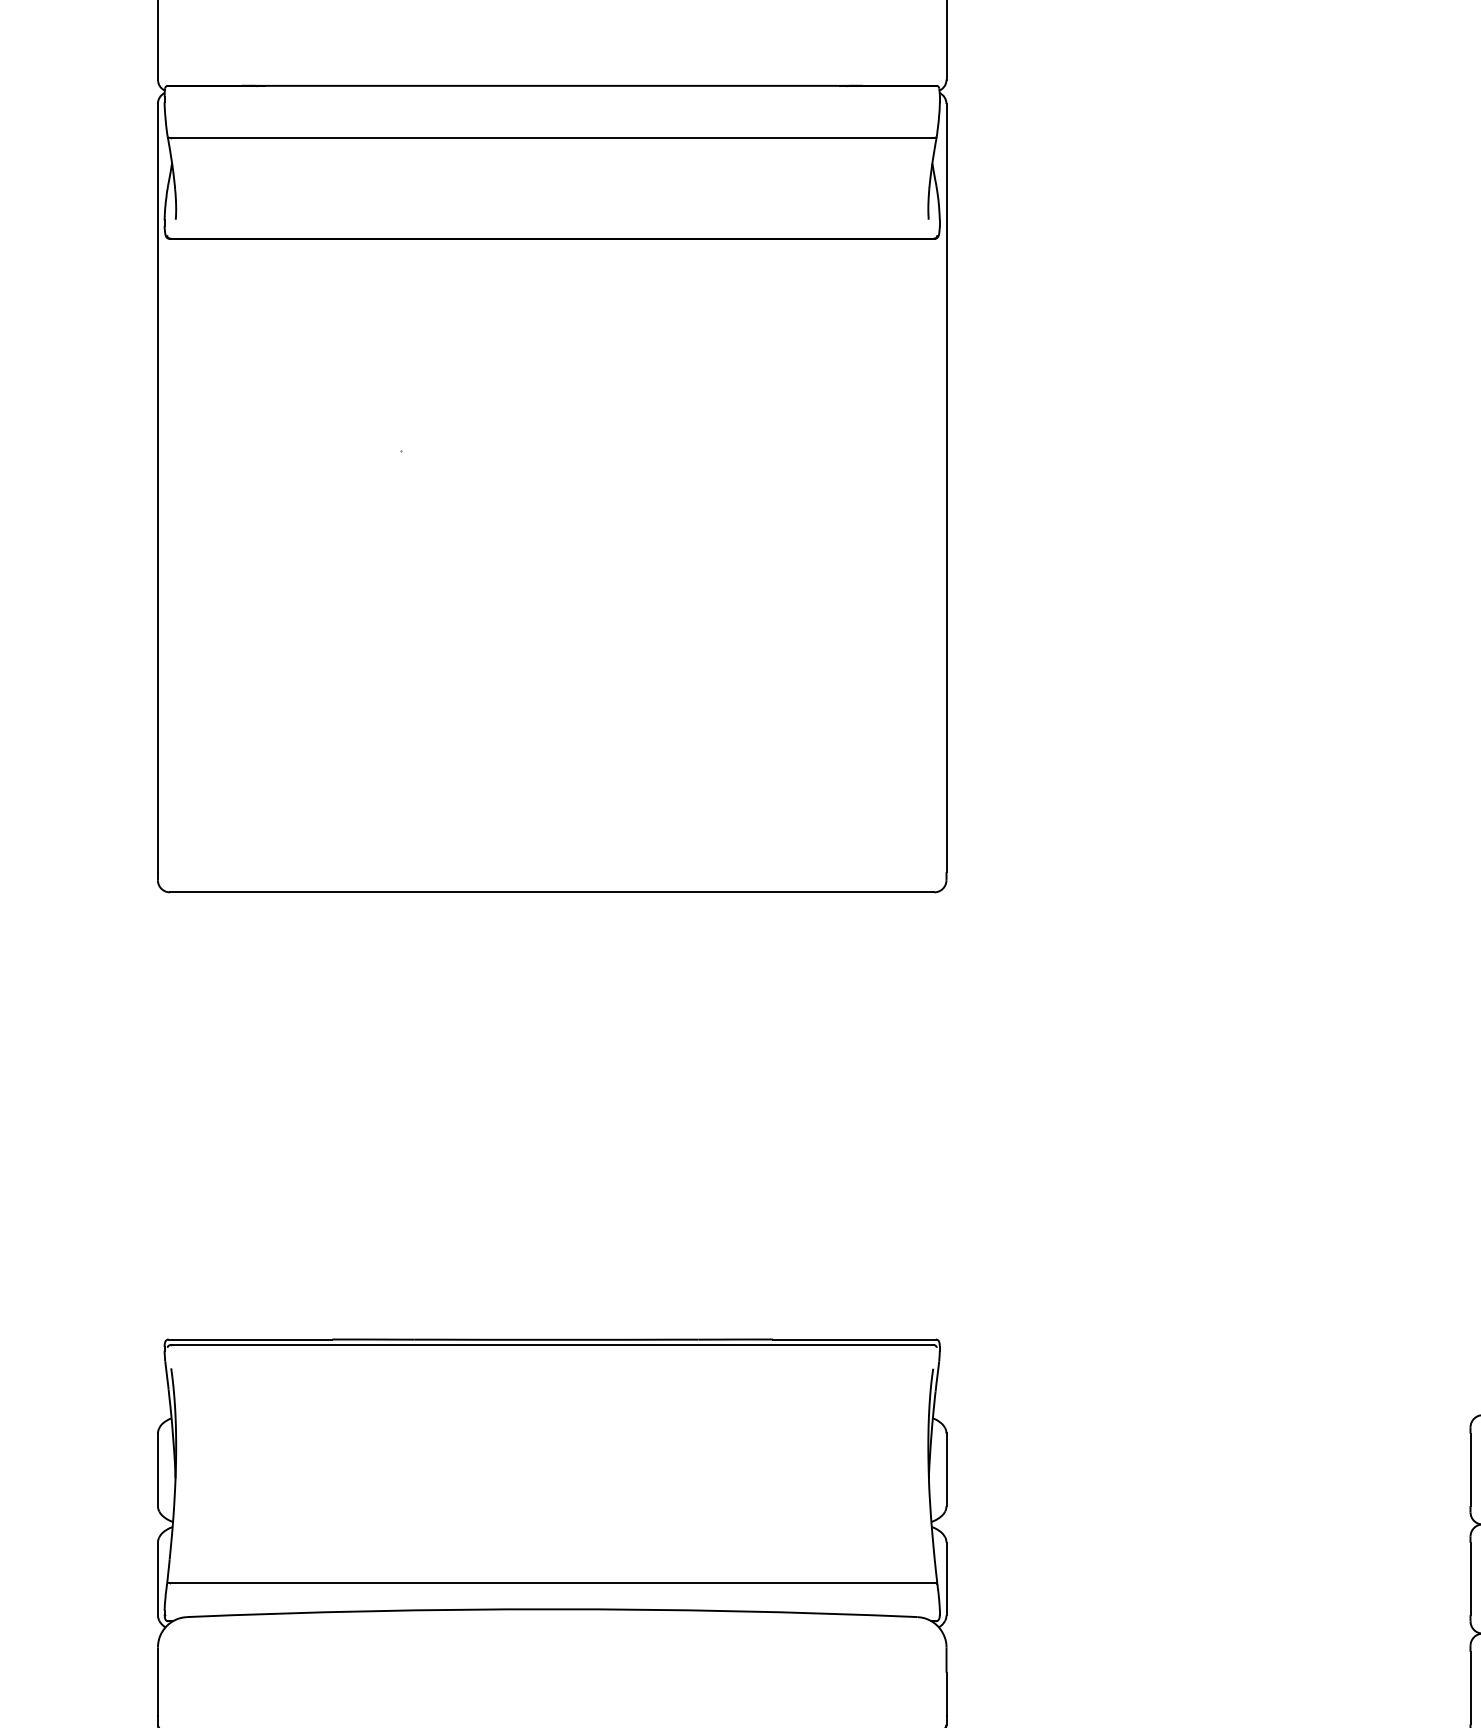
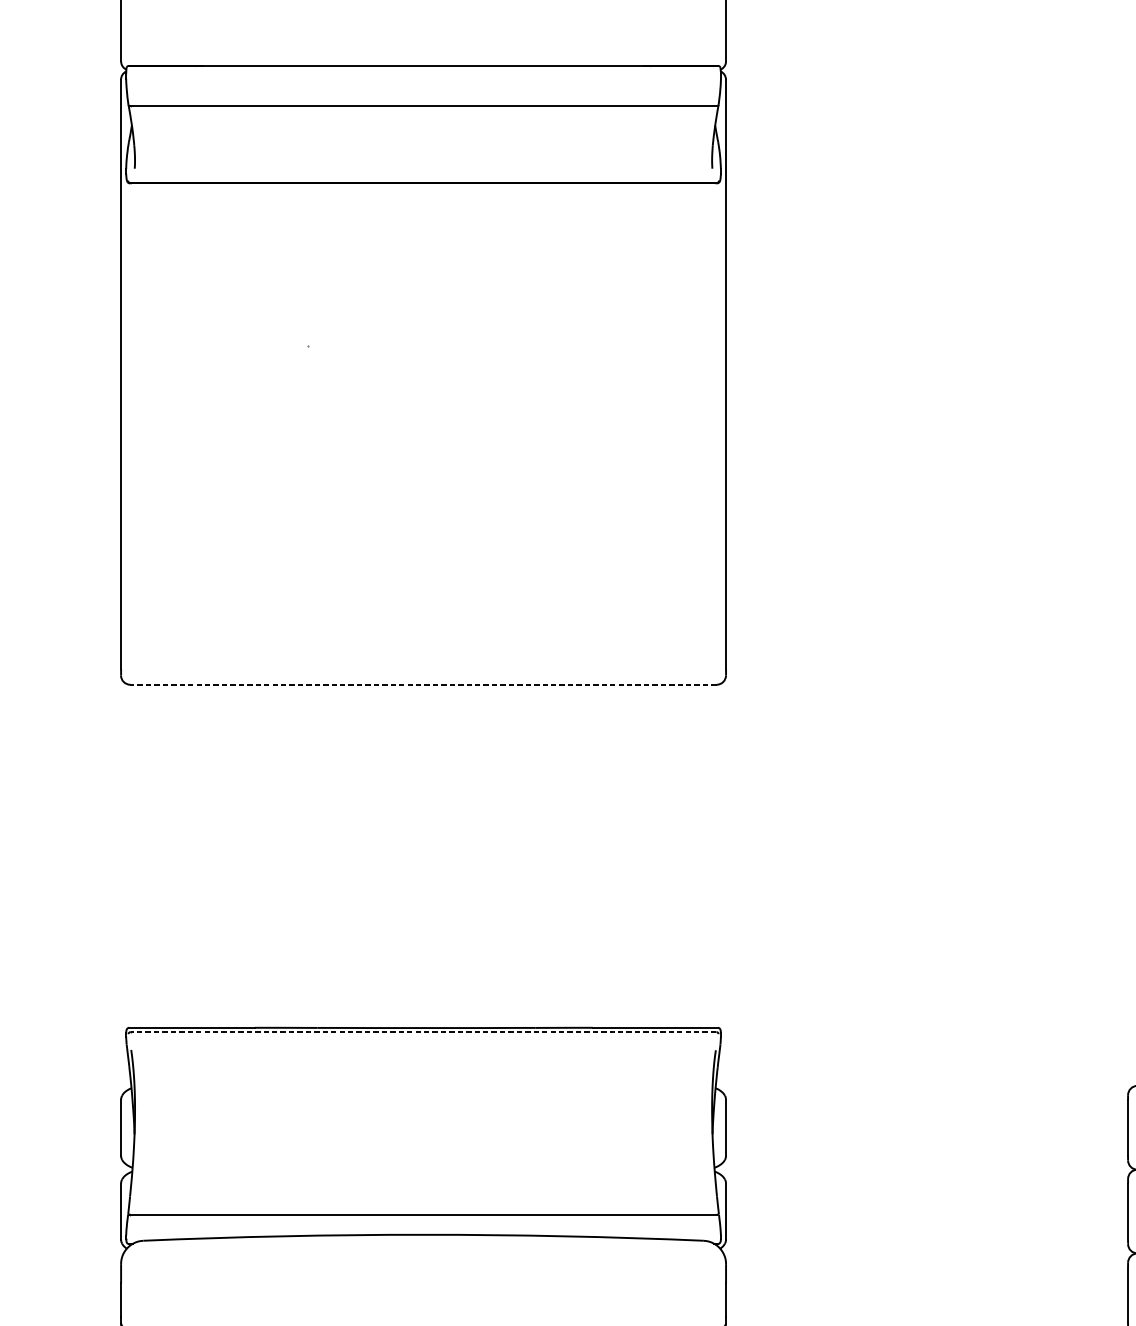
line: (551, 892) -> (422, 684), solid -> dashed
line: (552, 1345) -> (423, 1032), solid -> dashed

